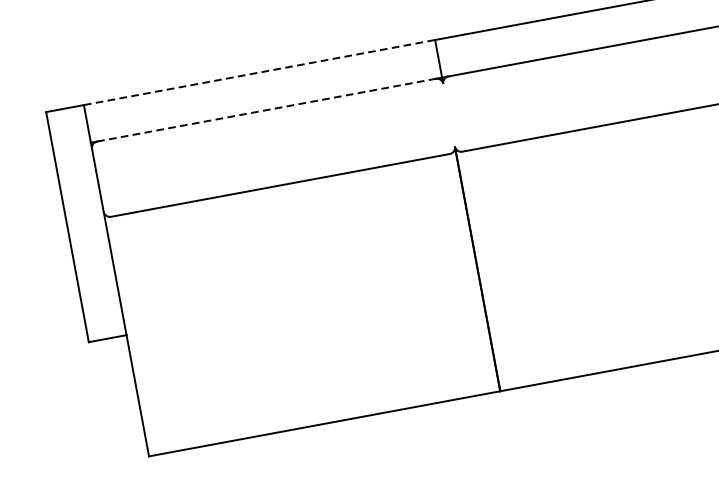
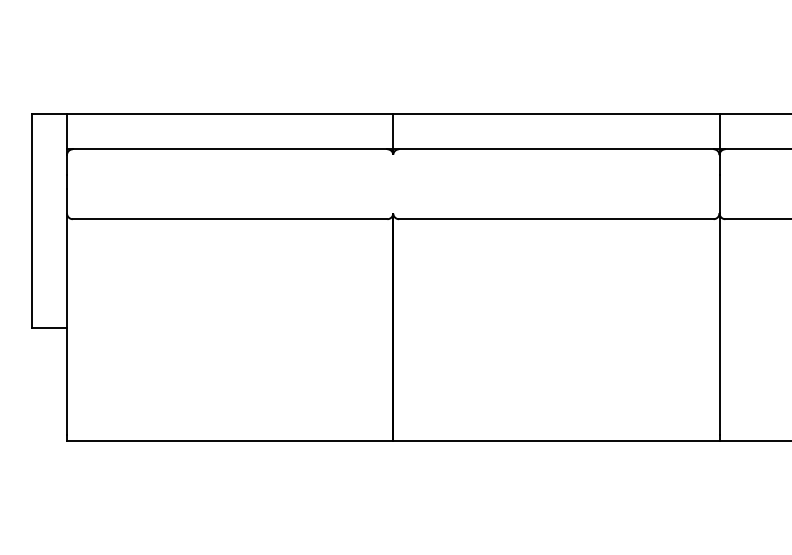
line: (259, 72) -> (230, 114), dashed -> solid
line: (266, 110) -> (230, 149), dashed -> solid

